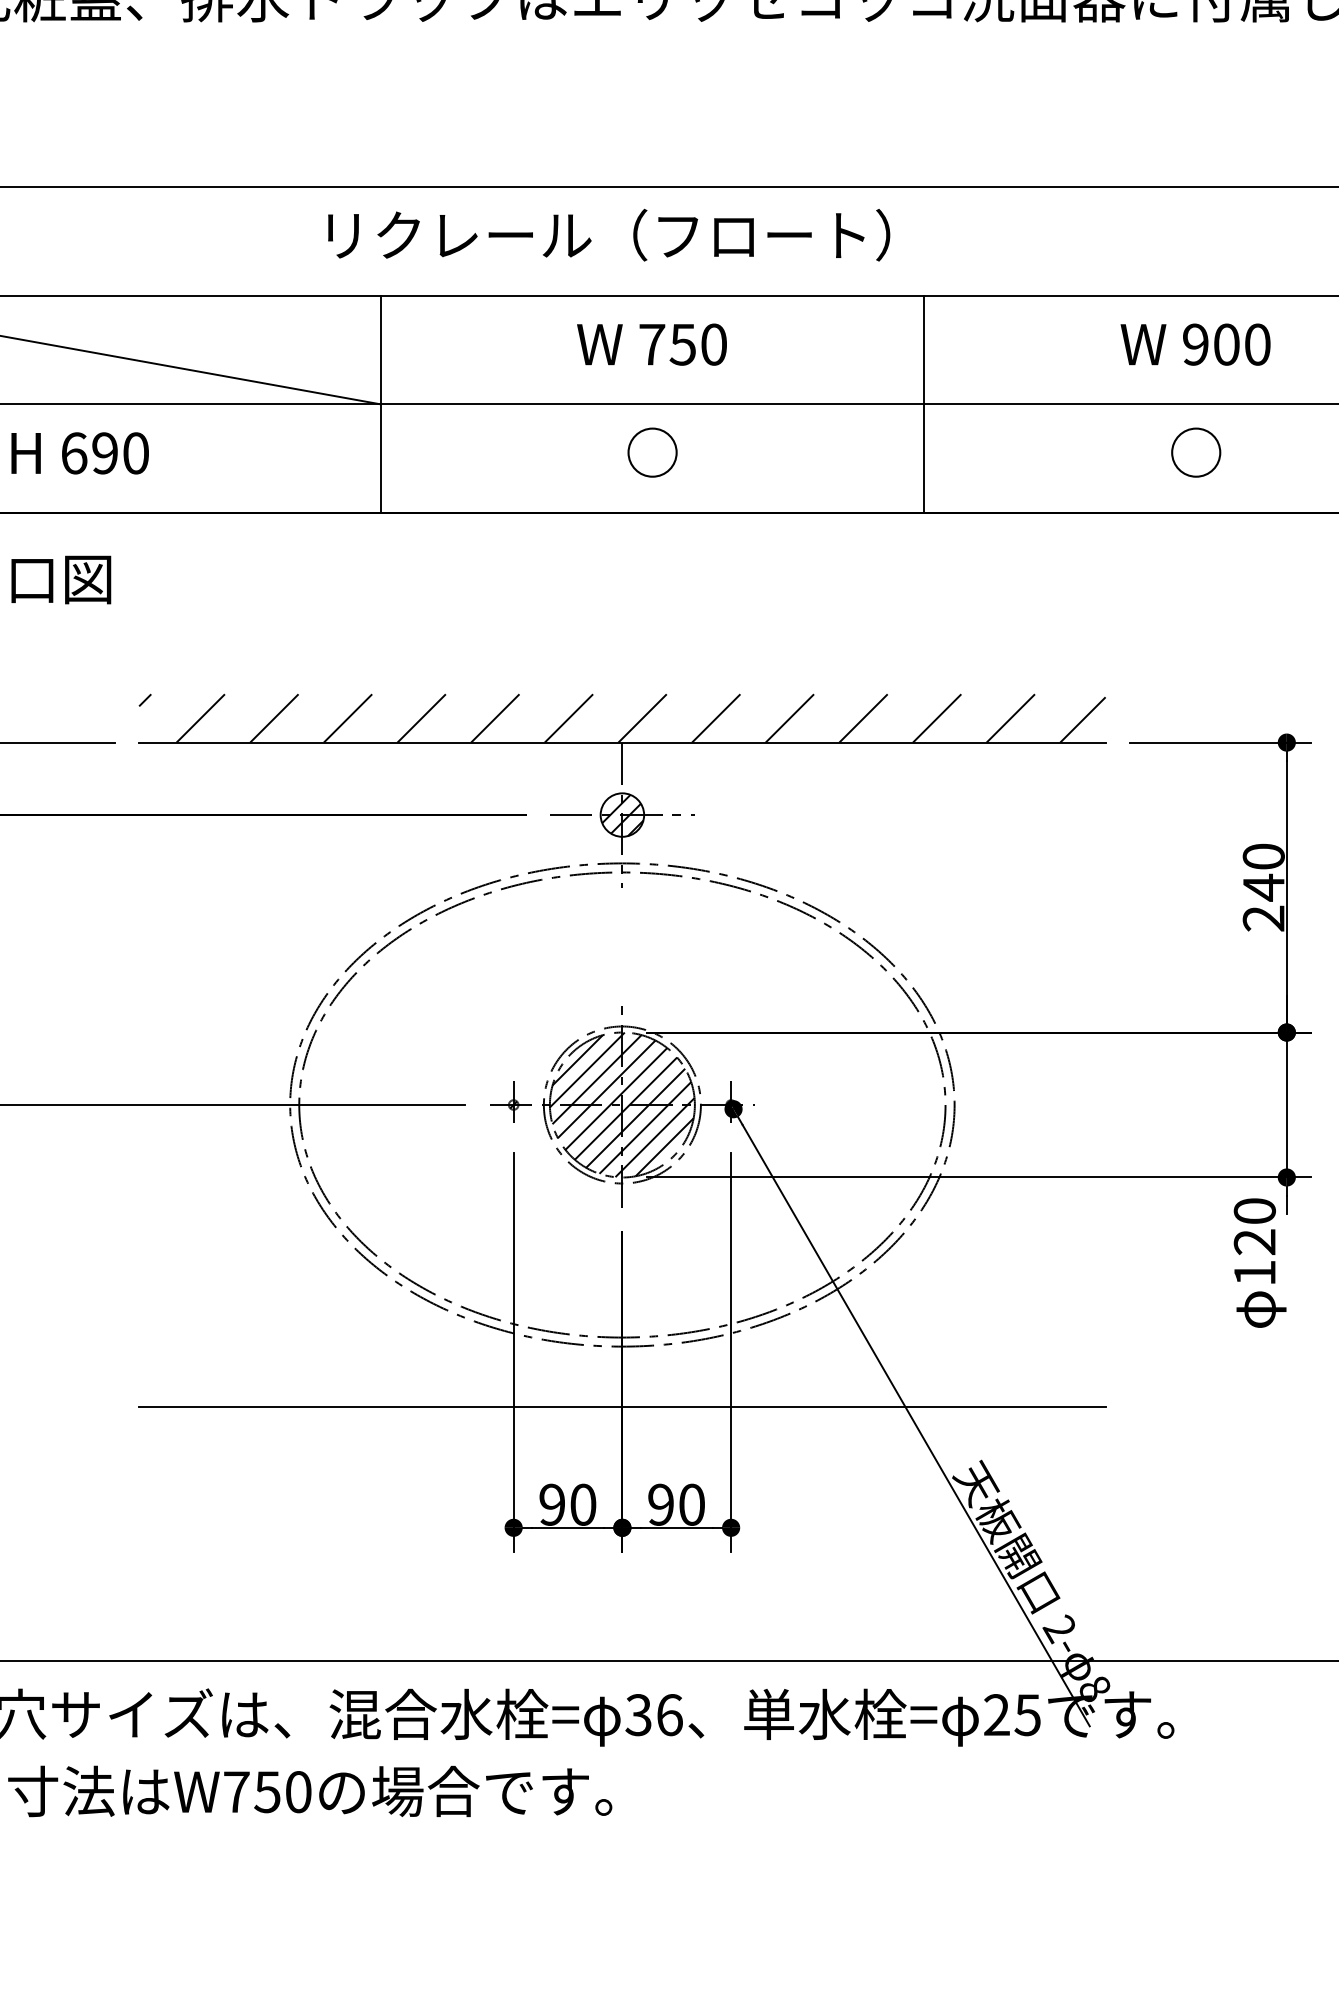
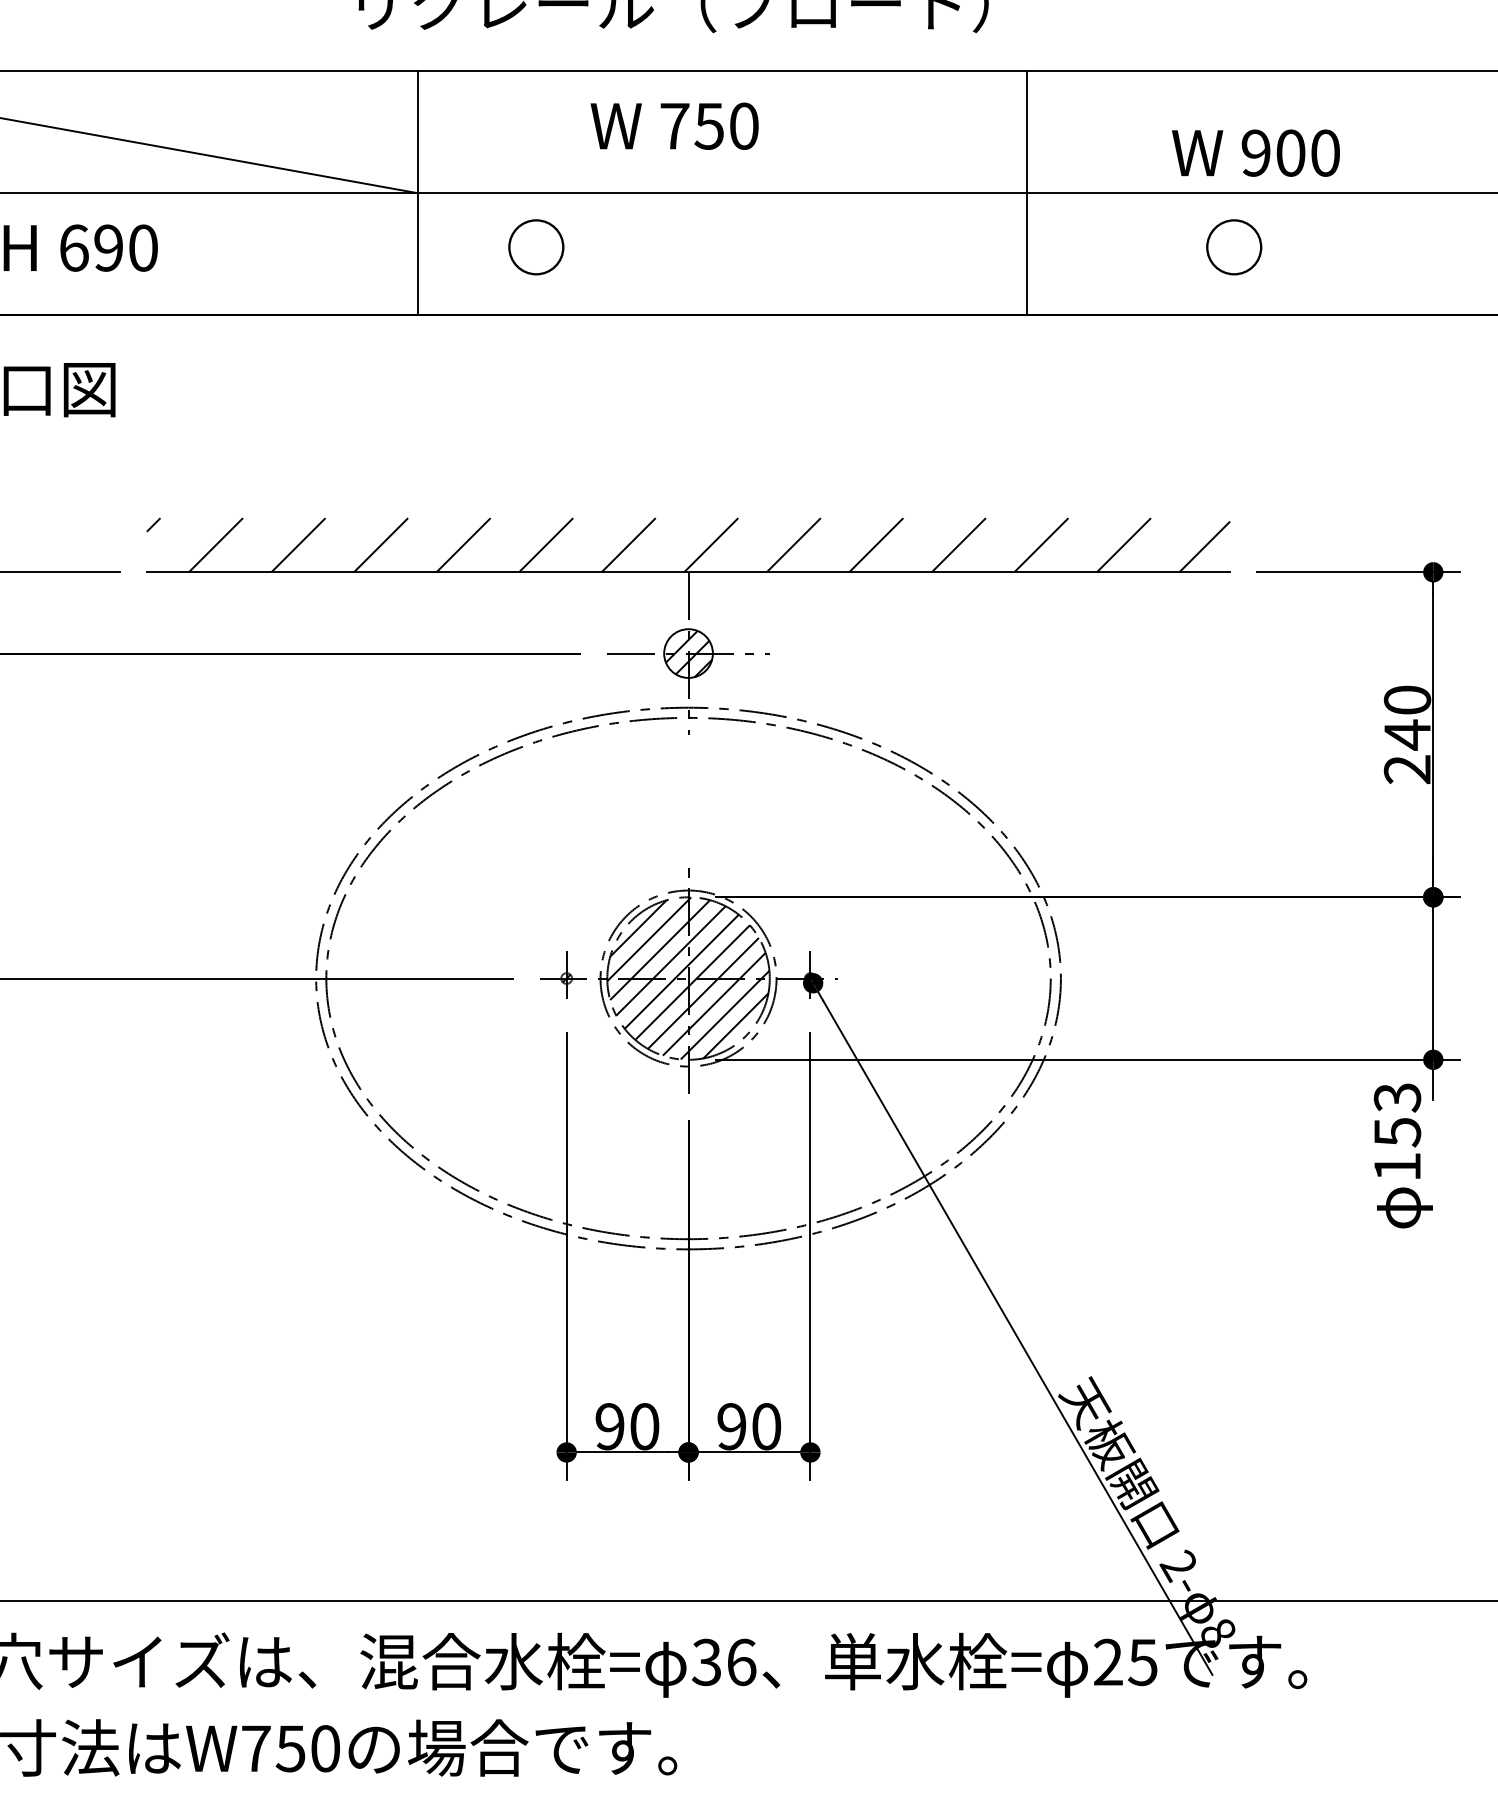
text: (651, 344) -> (674, 126), moved
text: (1195, 344) -> (1255, 152), moved
text: (652, 452) -> (536, 247), moved
text: (1196, 452) -> (1234, 247), moved
text: (1254, 1226) -> (1397, 1114), 120 -> 153
line: (622, 1407) -> (688, 1317), removed

